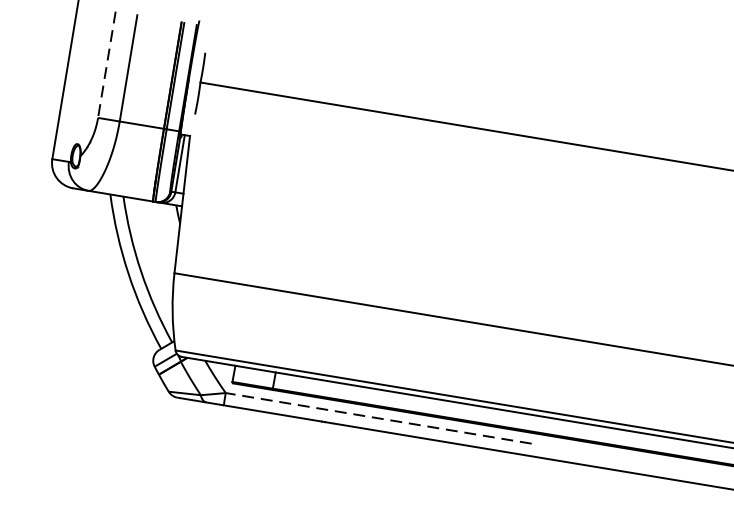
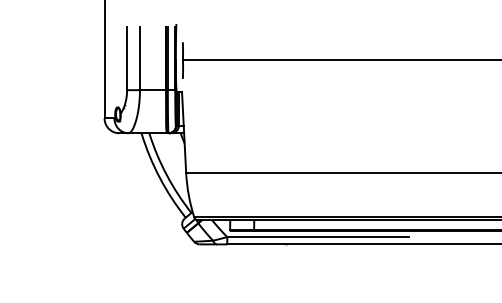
line: (107, 64) -> (127, 58), dashed -> solid
line: (379, 419) -> (318, 237), dashed -> solid

